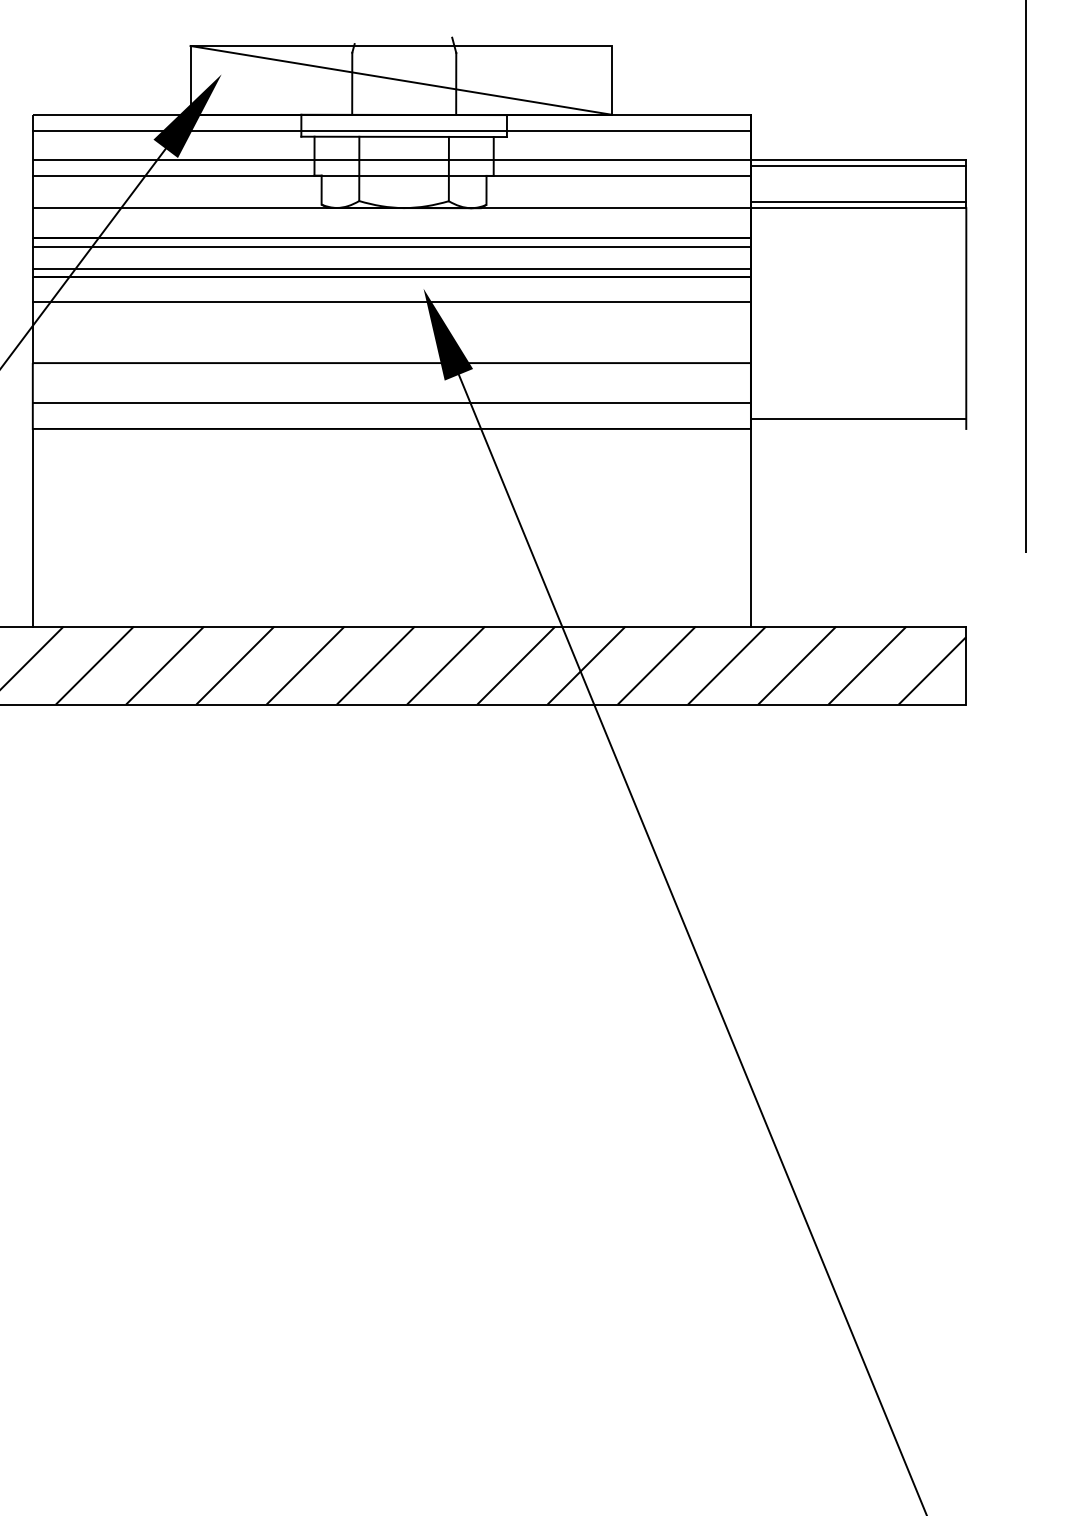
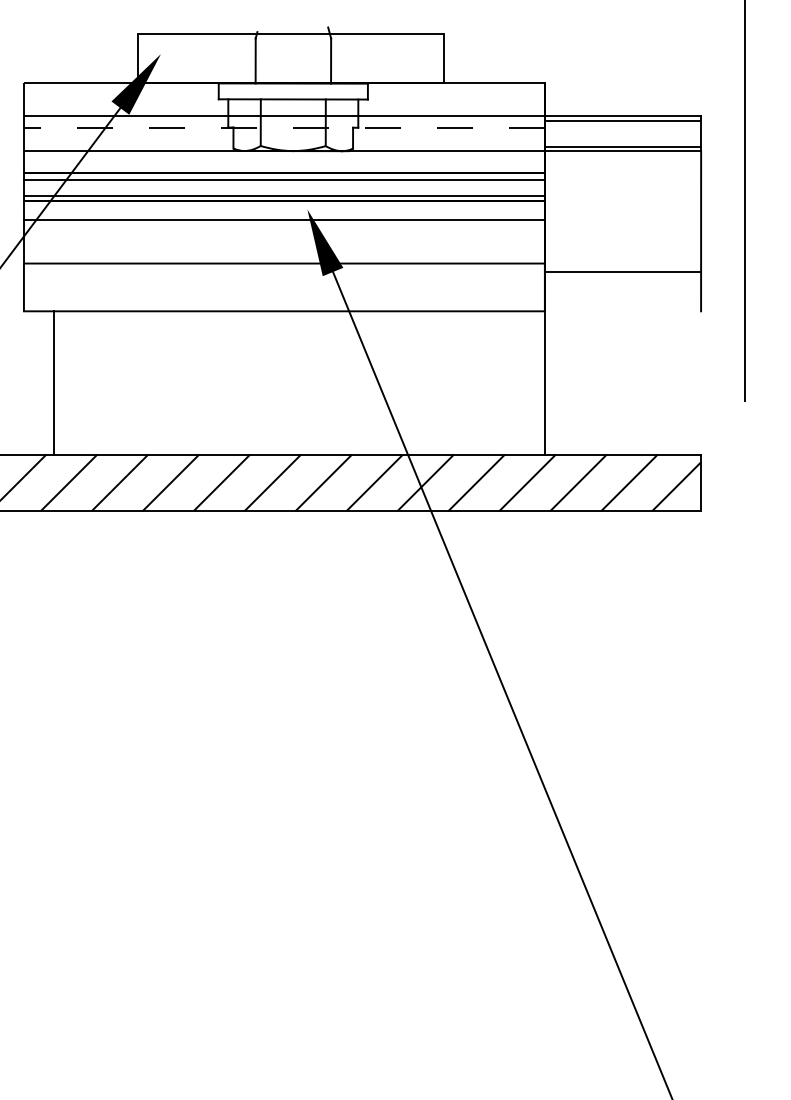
line: (401, 80) -> (291, 58), removed
line: (391, 131) -> (284, 95), removed
line: (391, 176) -> (284, 128), solid -> dashed
line: (391, 402) -> (284, 292), removed
line: (858, 418) -> (622, 271), moved
line: (32, 527) -> (53, 382), moved

